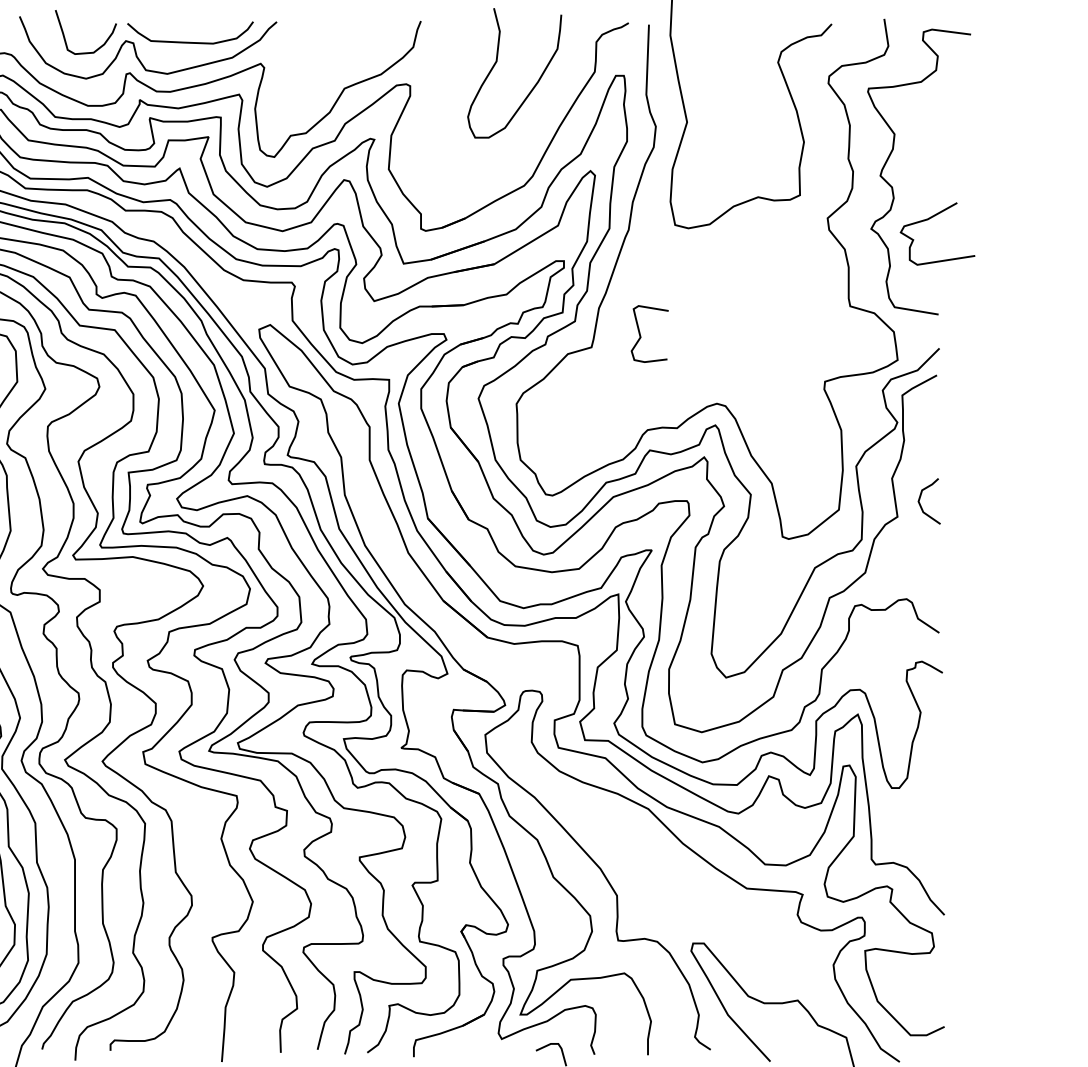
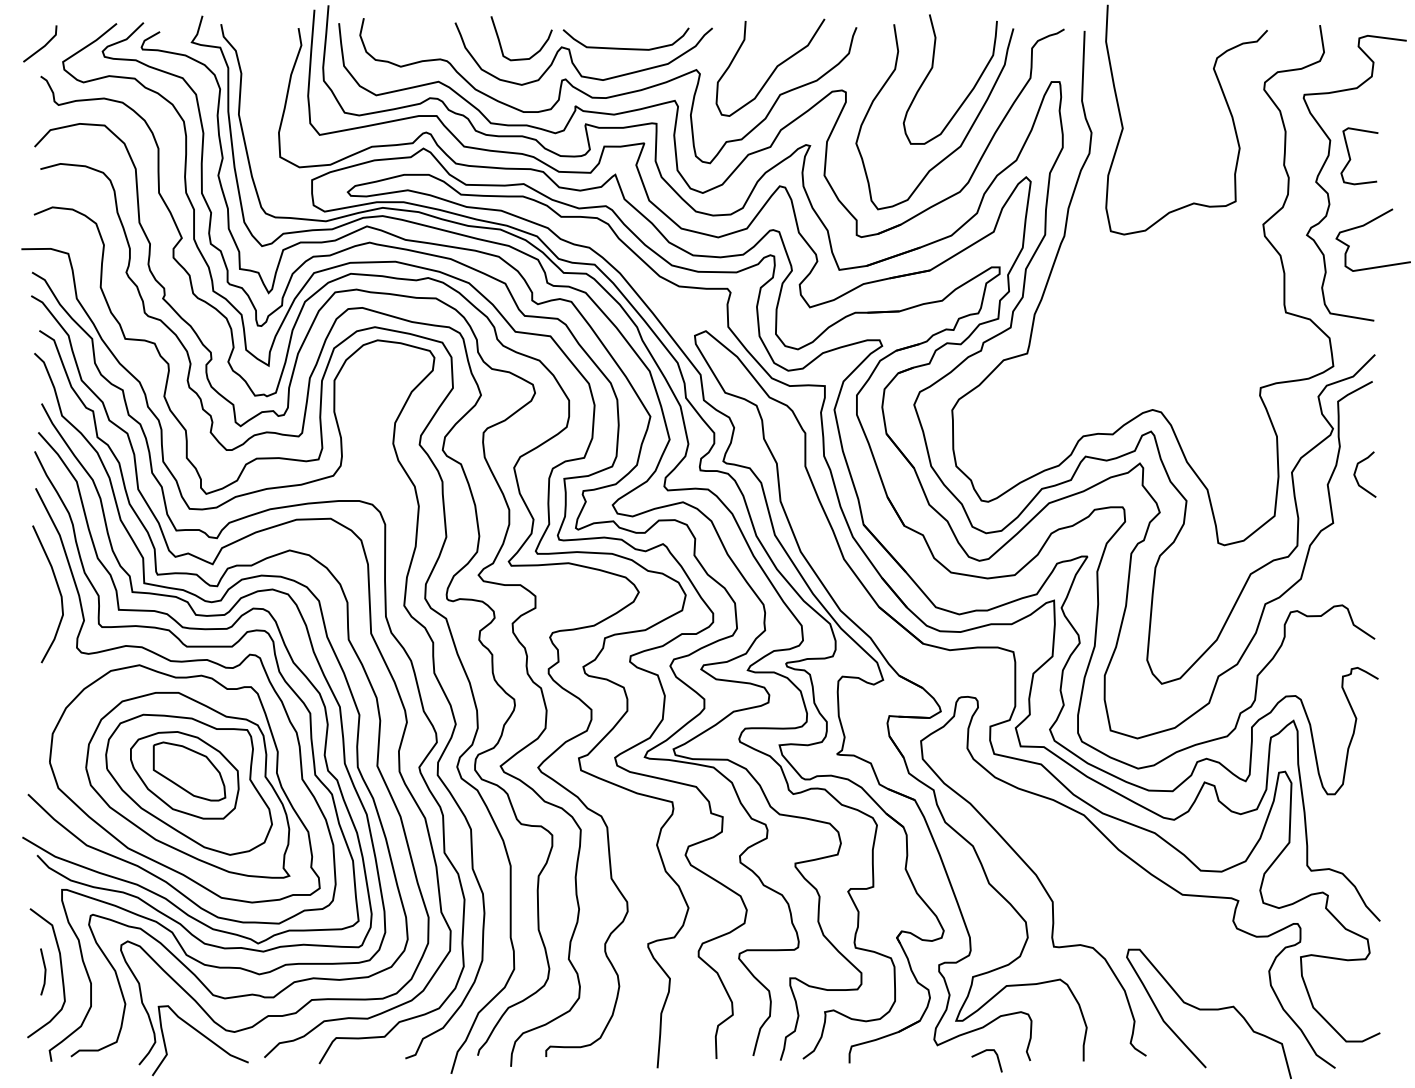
curve: (338, 62) -> (774, 68), added
curve: (530, 127) -> (966, 133), added
curve: (641, 337) -> (1351, 159), moved
curve: (920, 498) -> (1356, 471), moved

